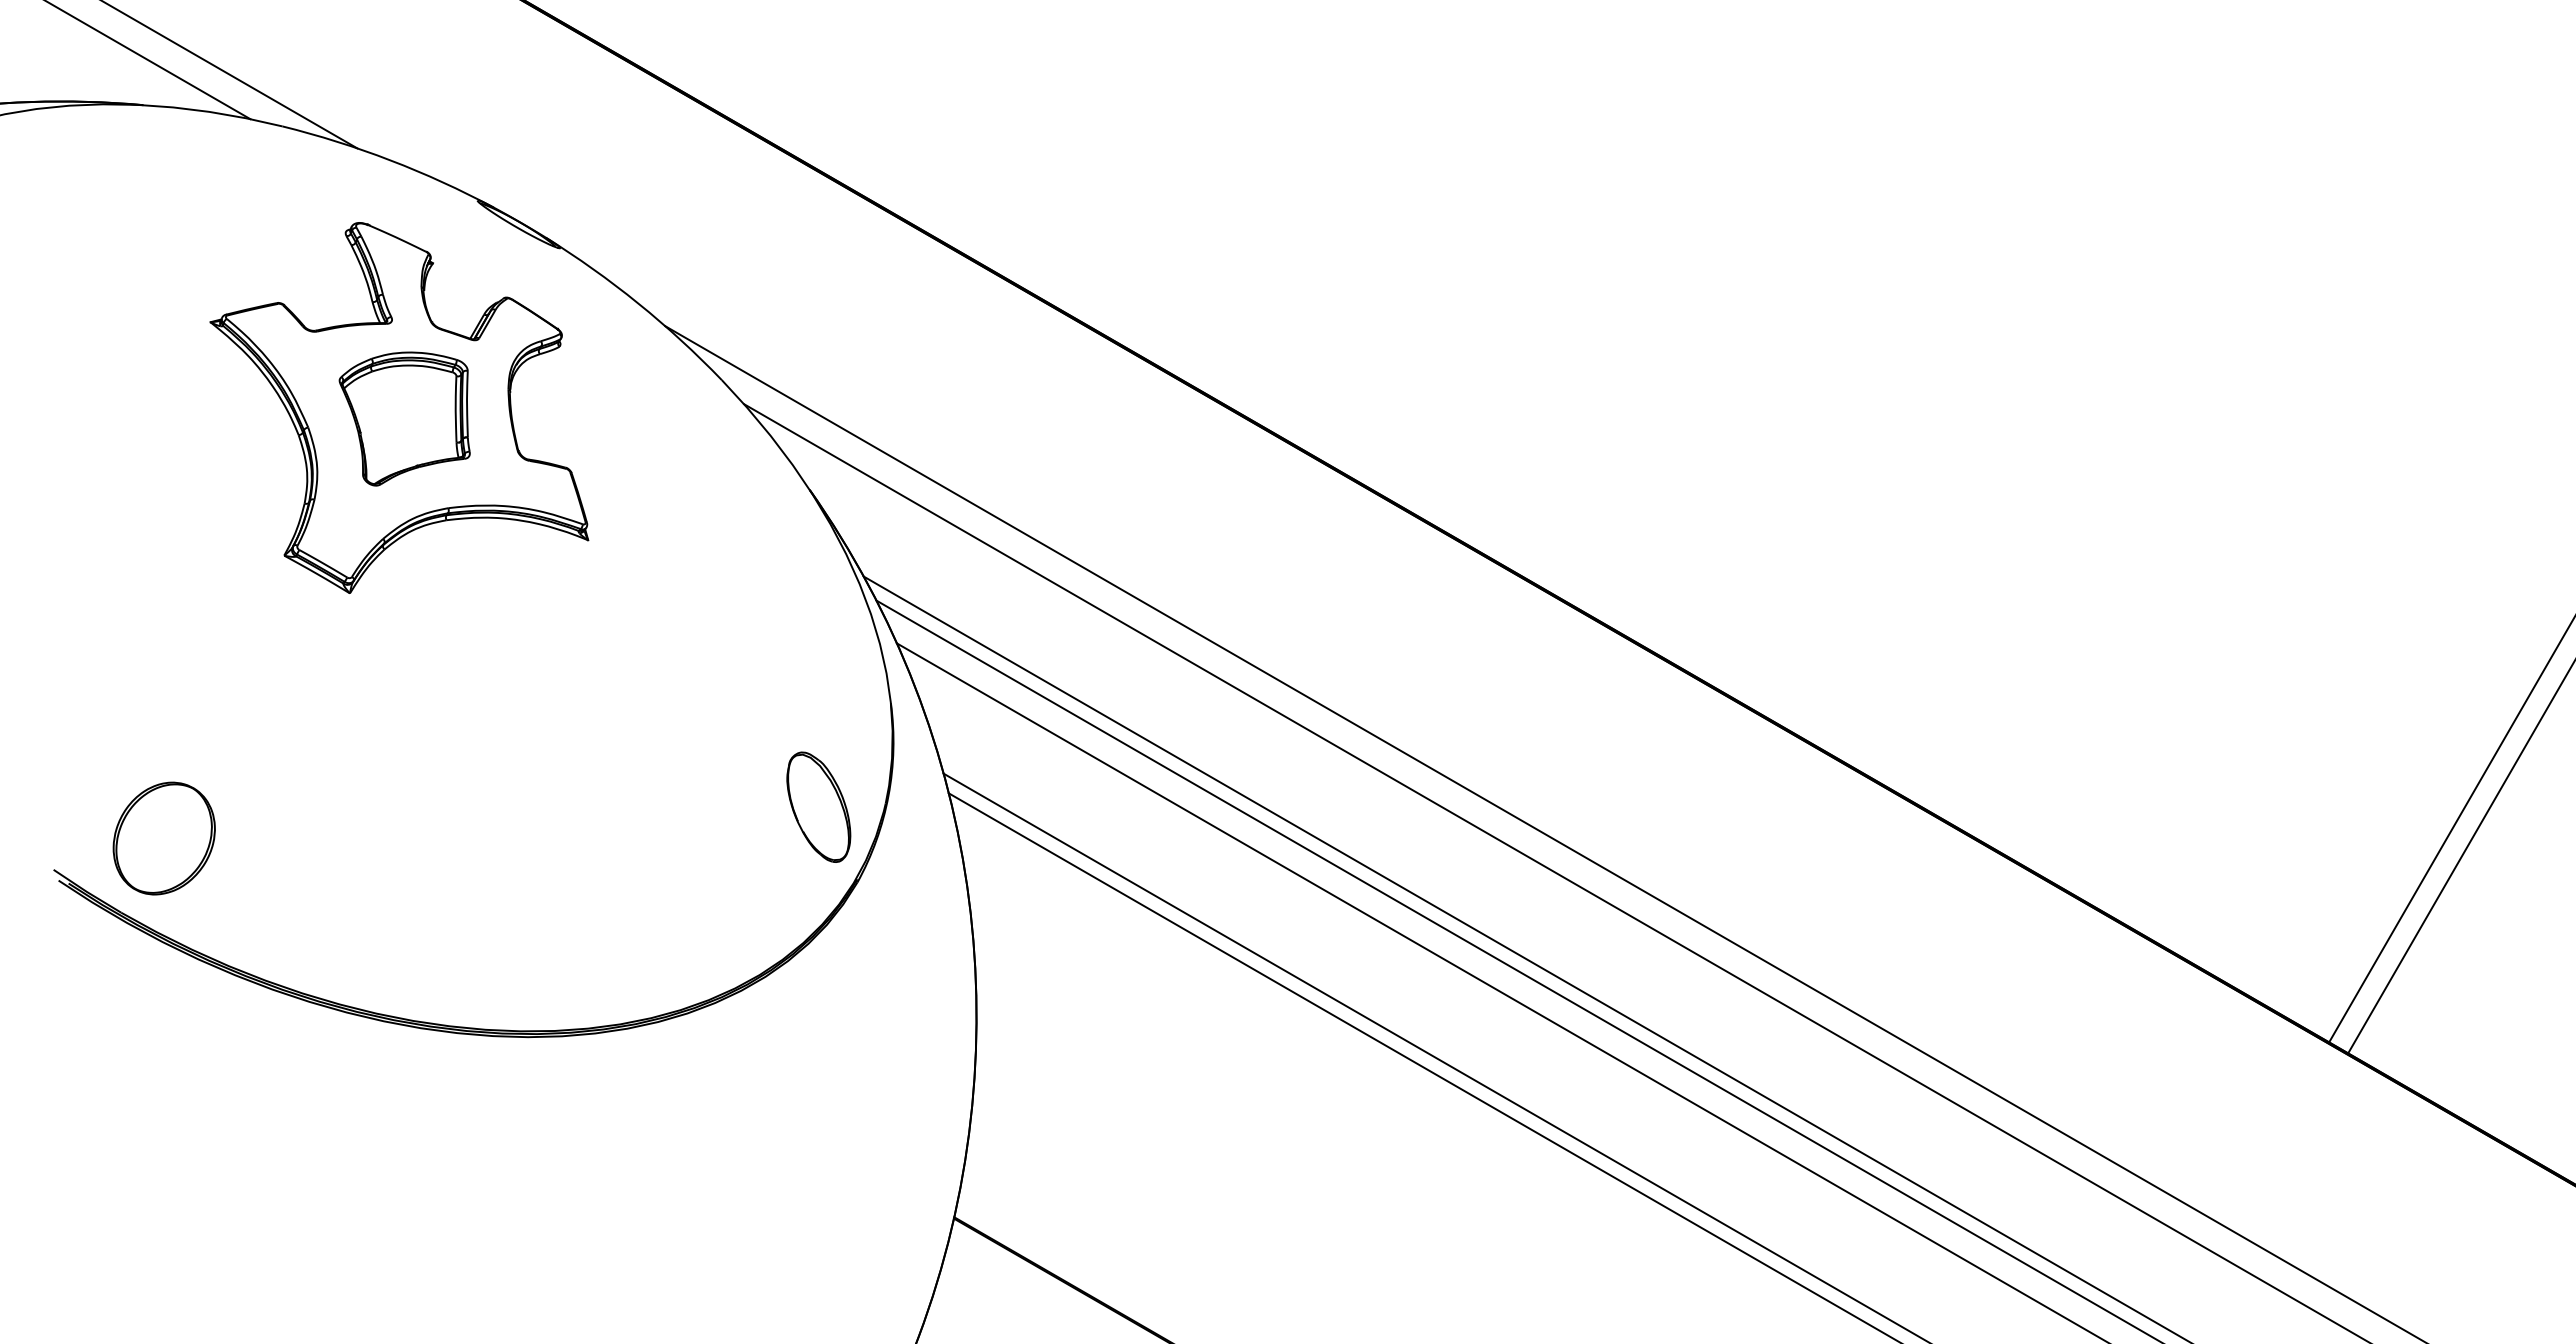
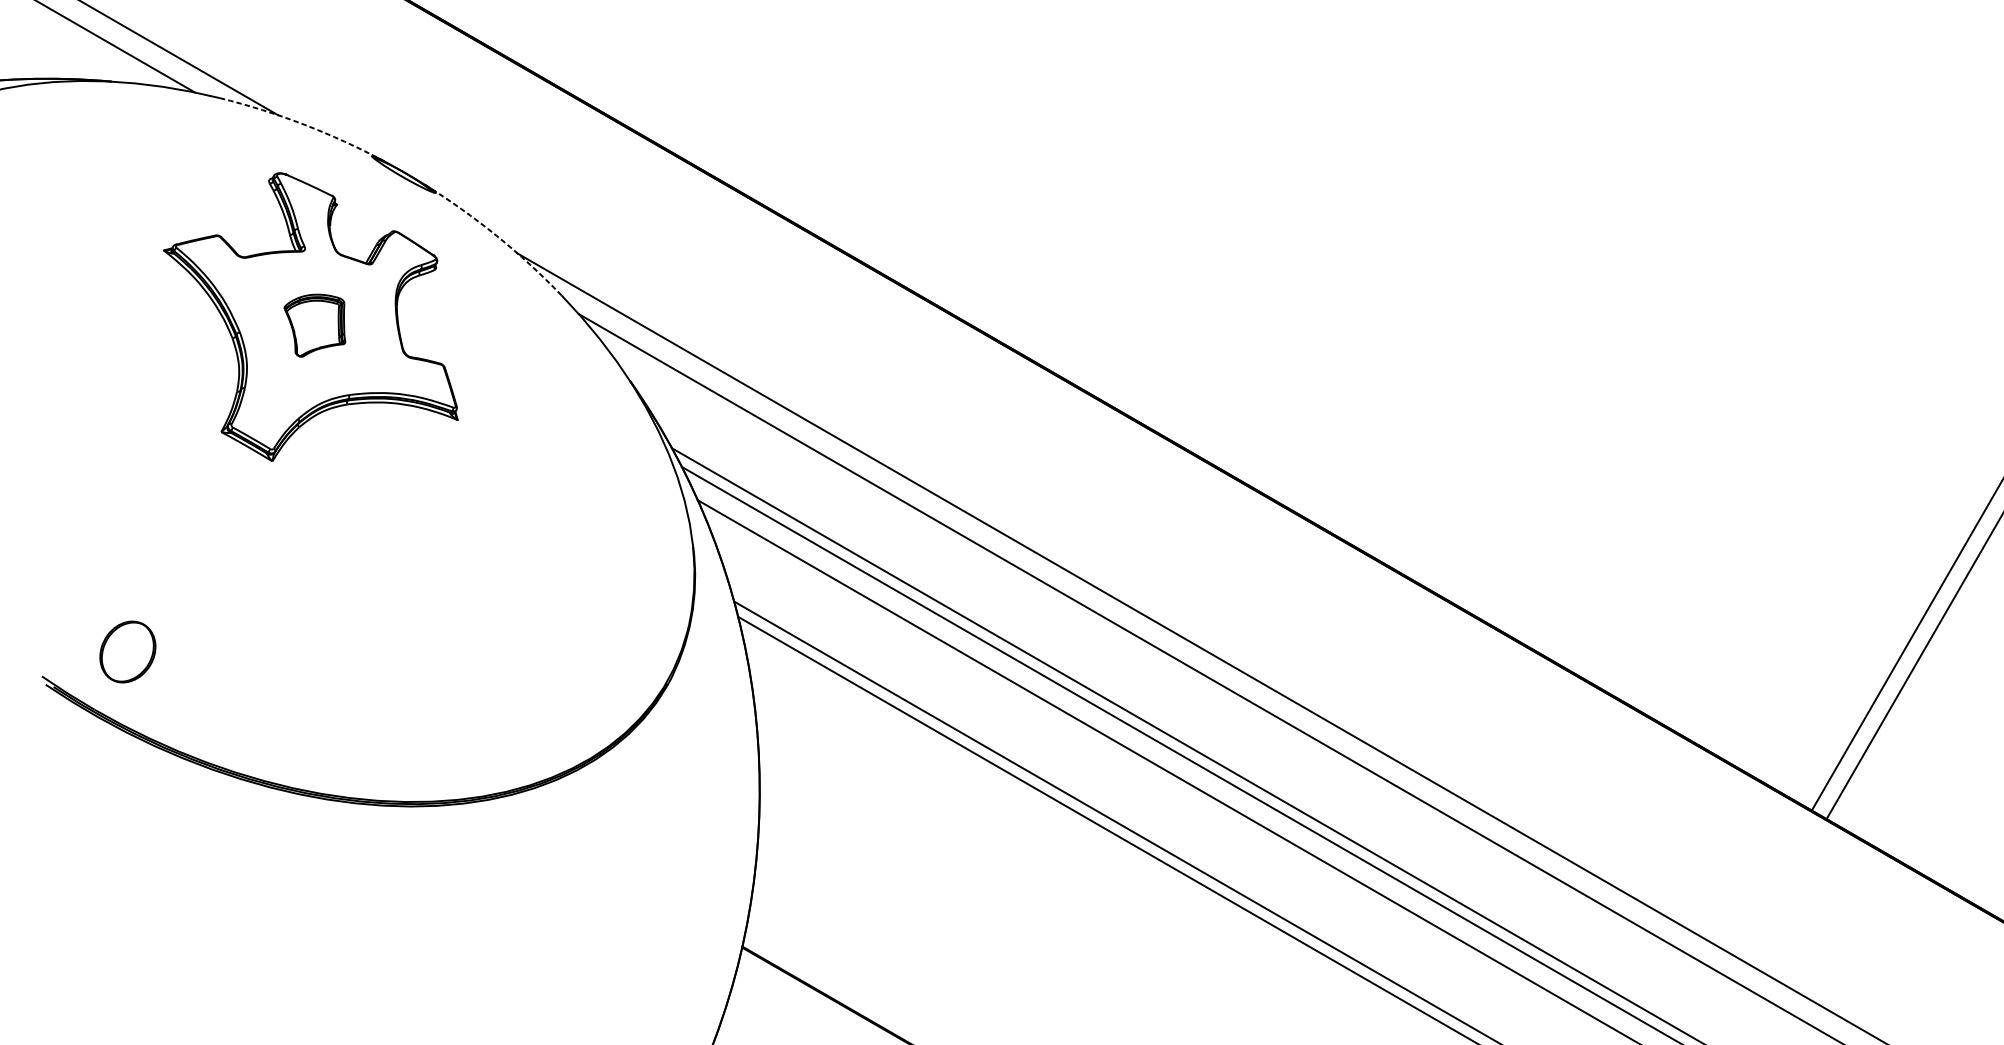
arc: (390, 160) -> (303, 124), solid -> dashed
arc: (638, 303) -> (496, 235), solid -> dashed
part: (404, 418) -> (314, 325), size x0.6
part: (818, 806) -> (636, 627), removed
part: (163, 838) -> (127, 652), size x0.7

